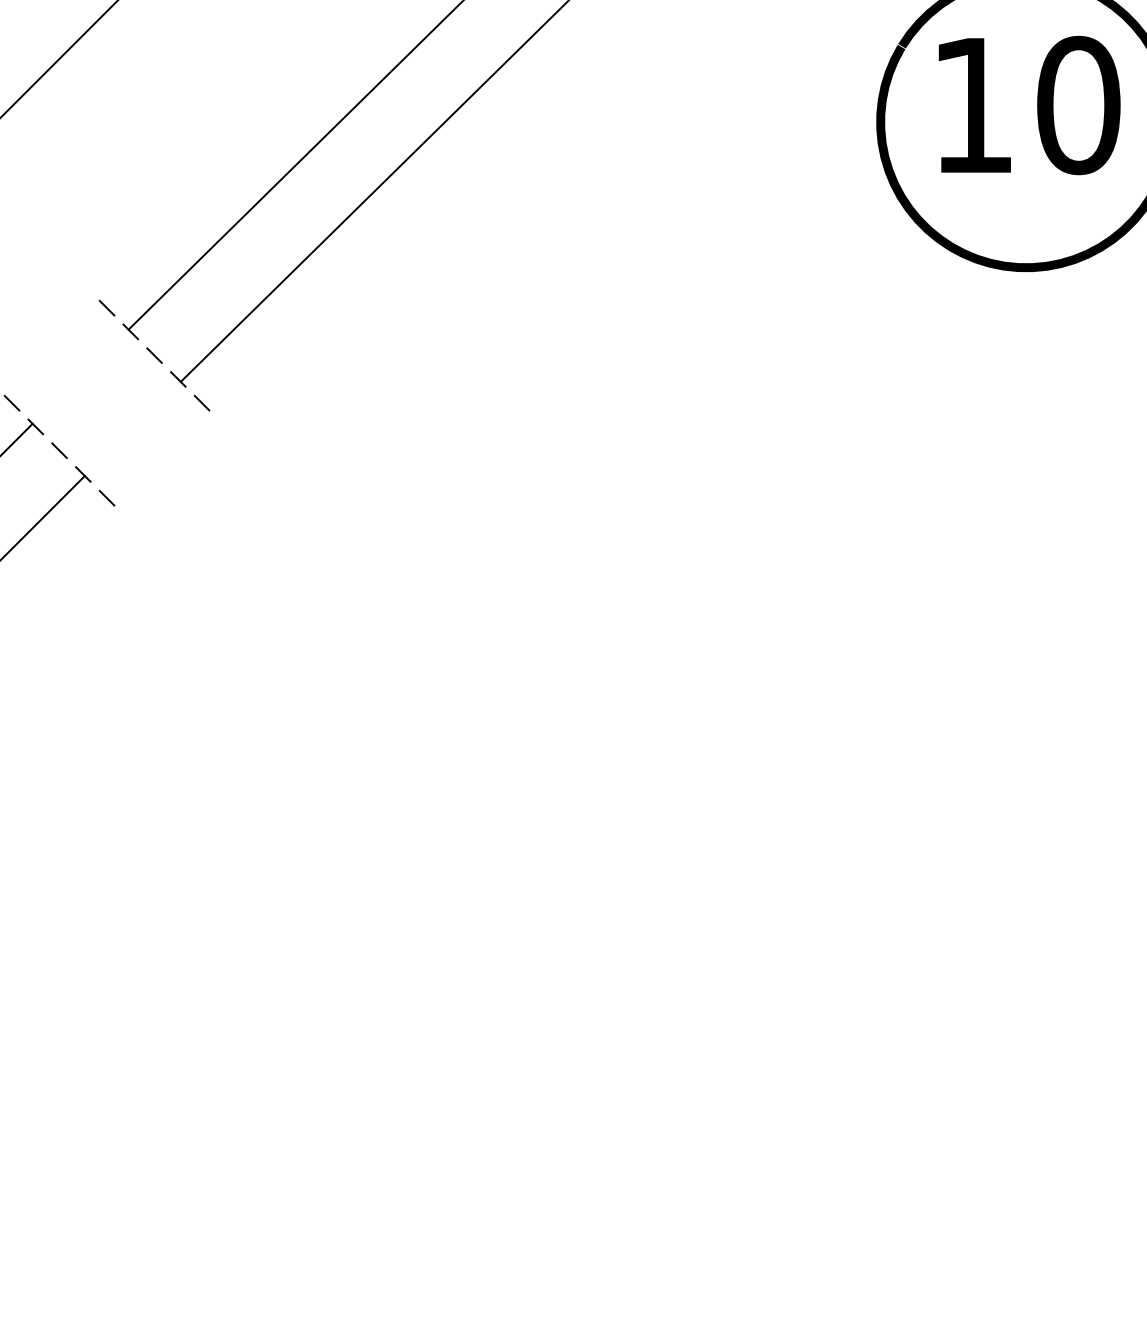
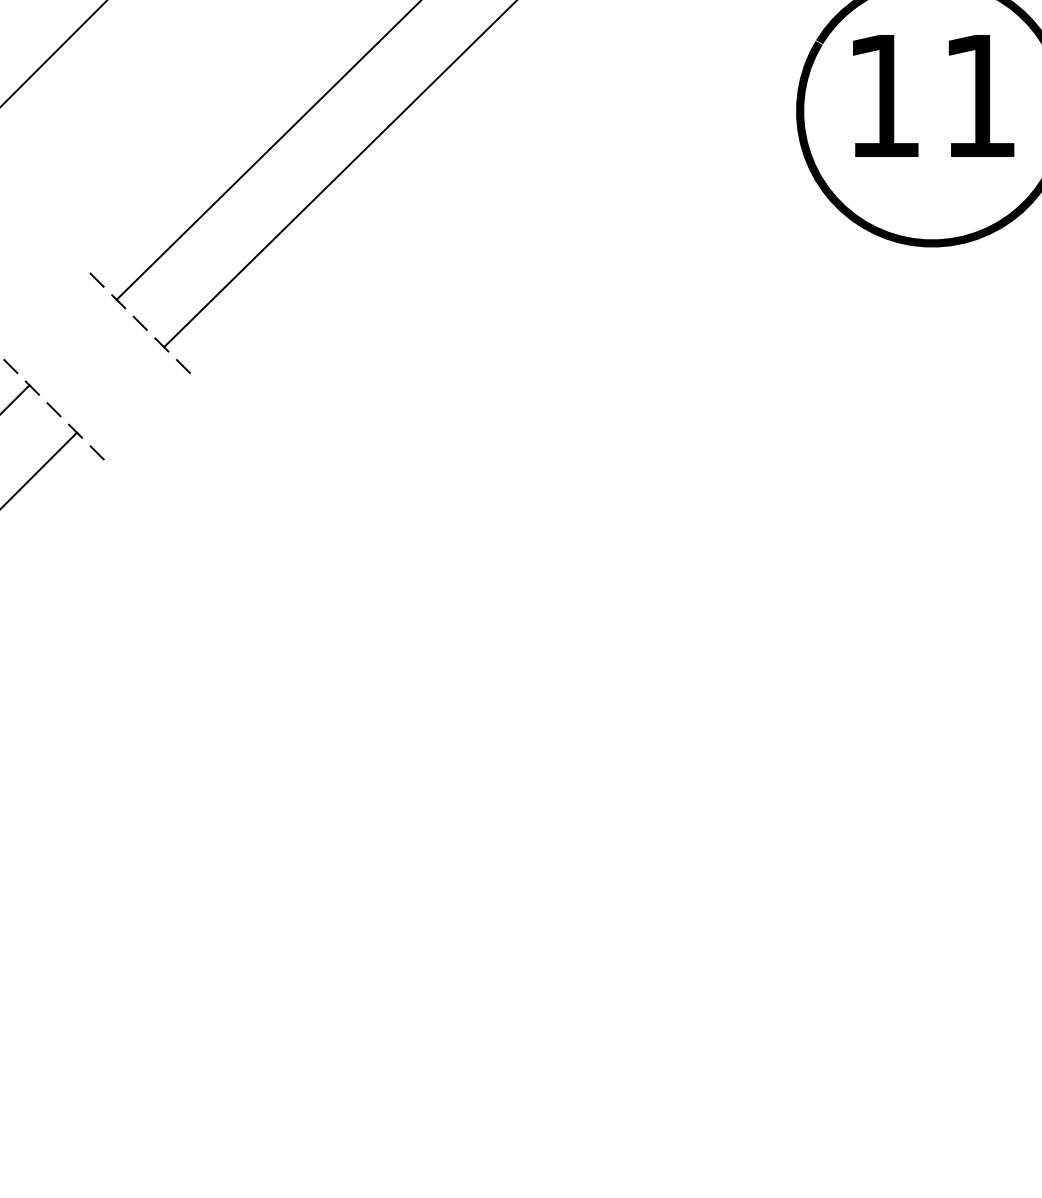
text: (1078, 105) -> (979, 96), 10 -> 11

